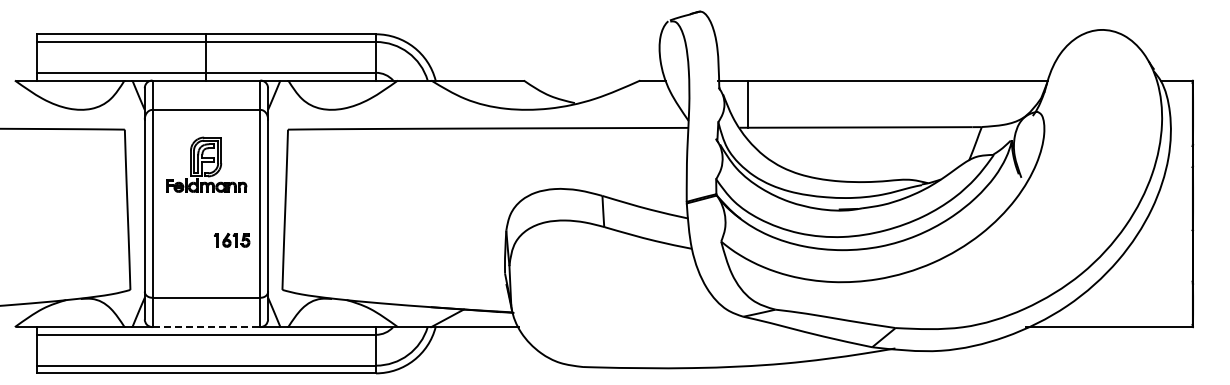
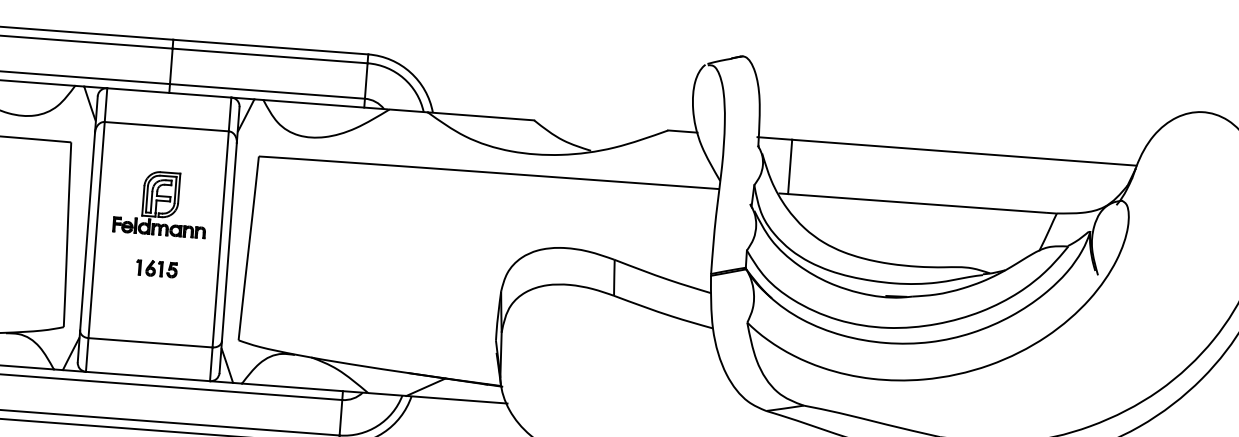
part: (206, 164) -> (161, 203), moved
part: (232, 240) -> (157, 268), moved
line: (206, 327) -> (148, 376), dashed -> solid

